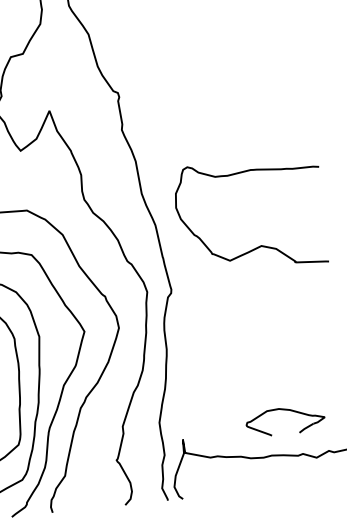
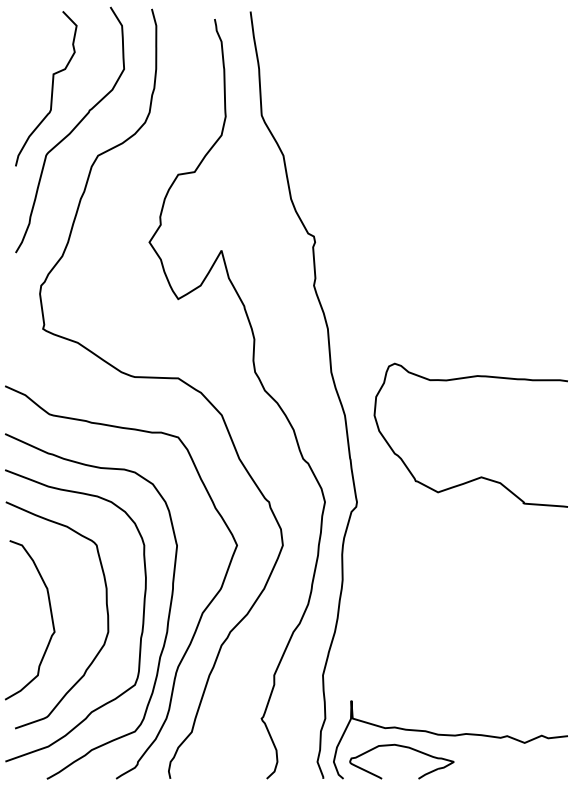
curve: (260, 245) -> (480, 476), moved
part: (284, 410) -> (402, 747), moved

